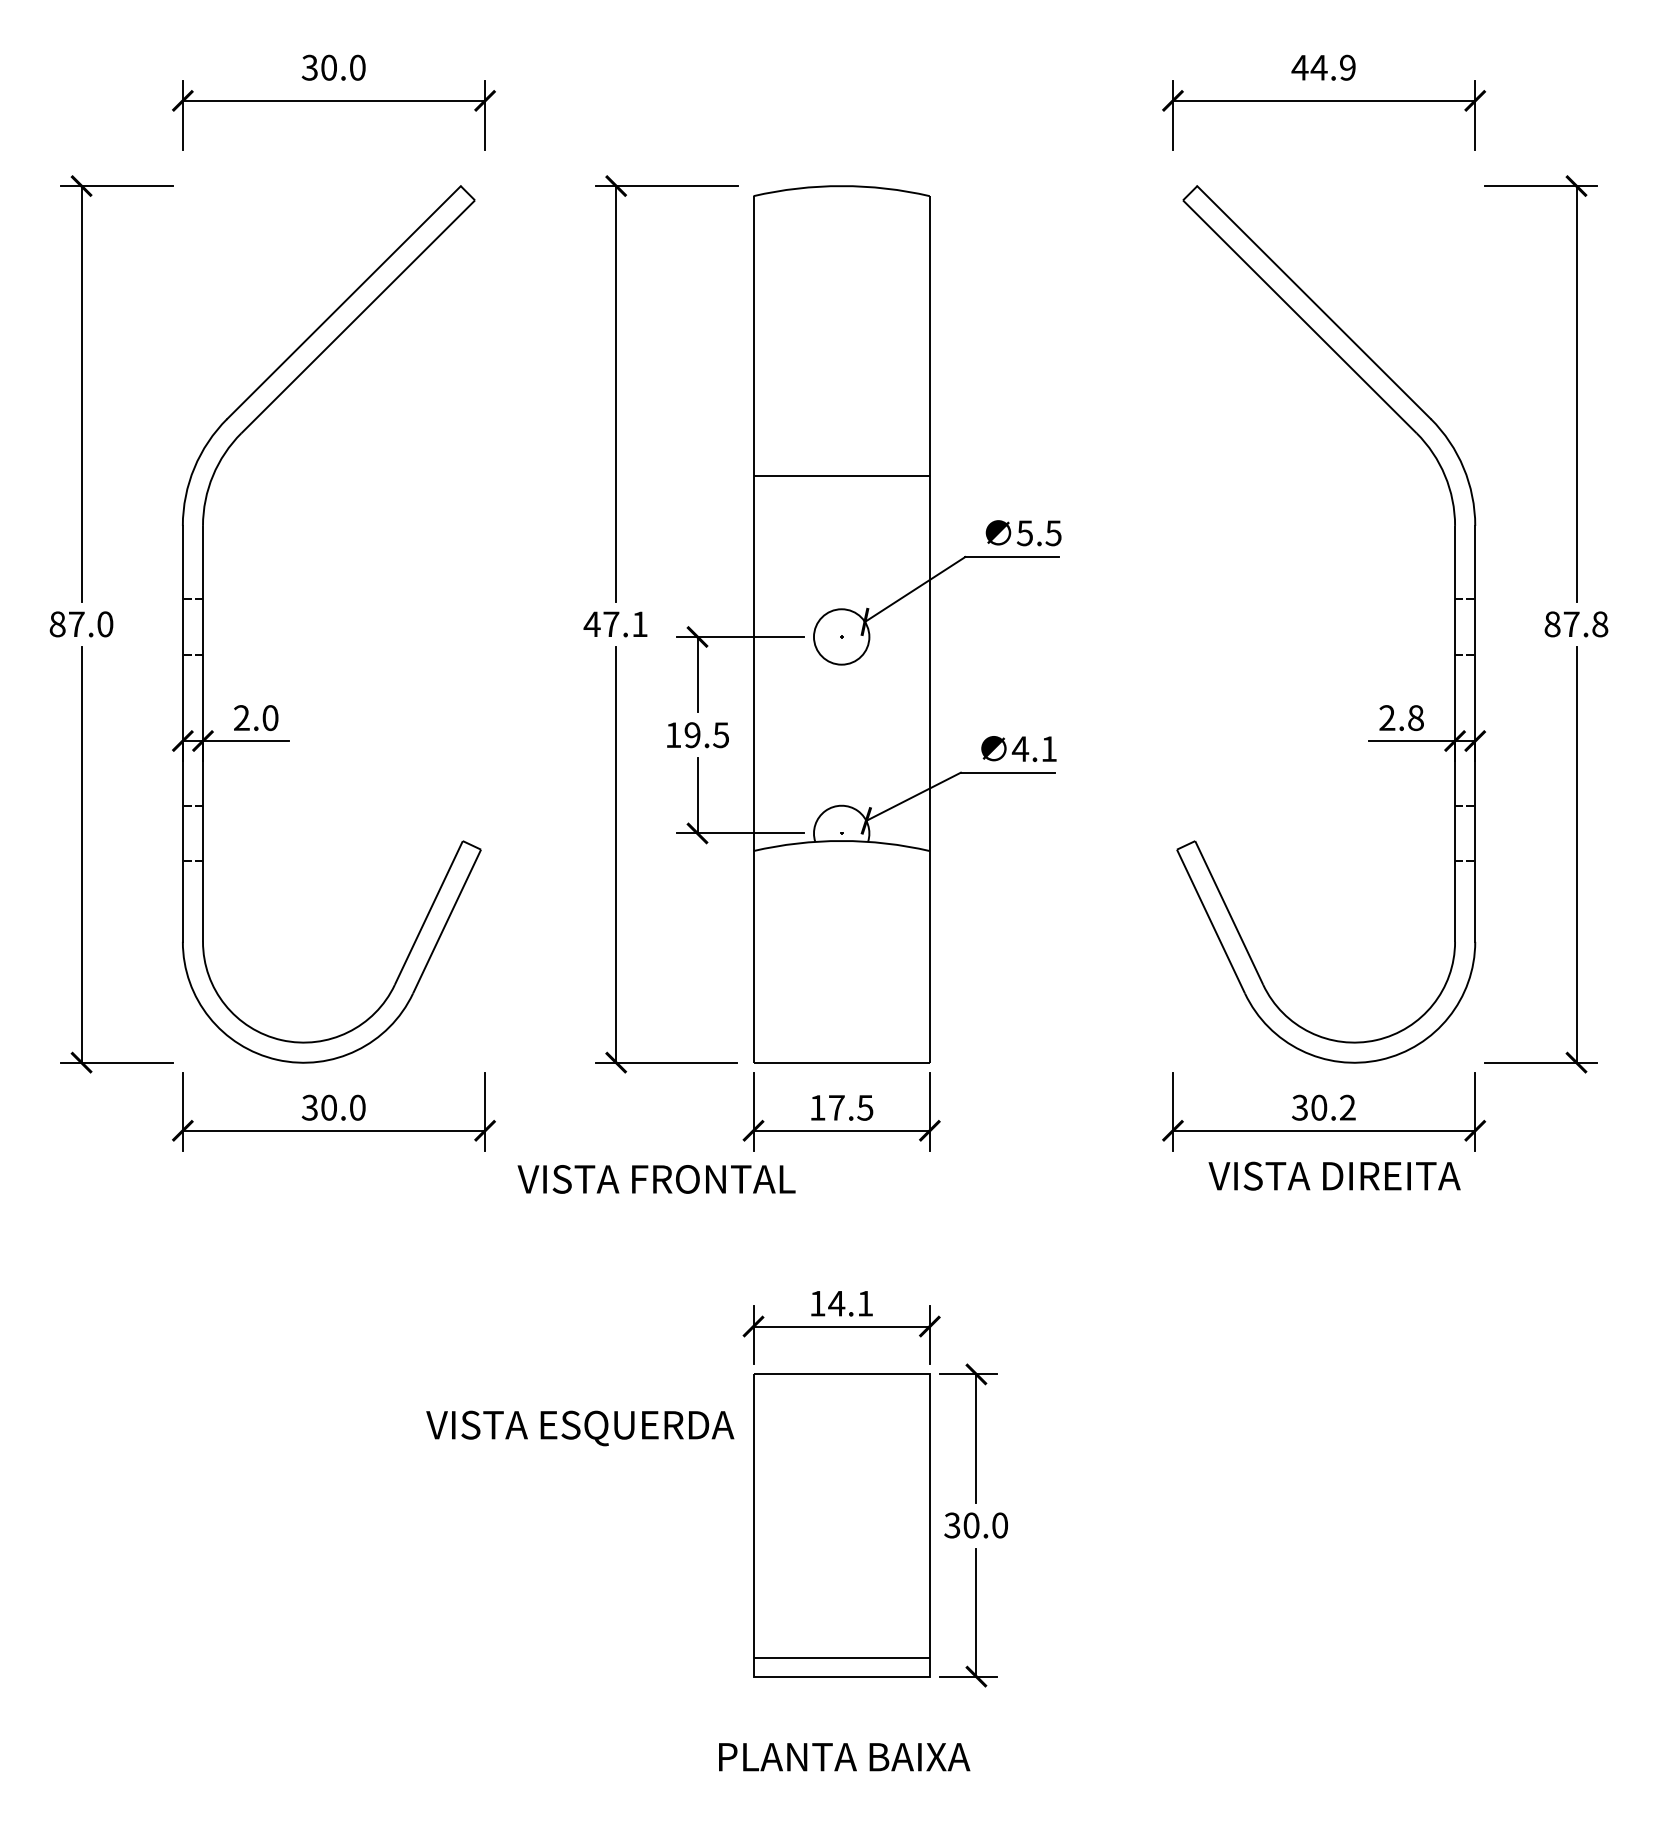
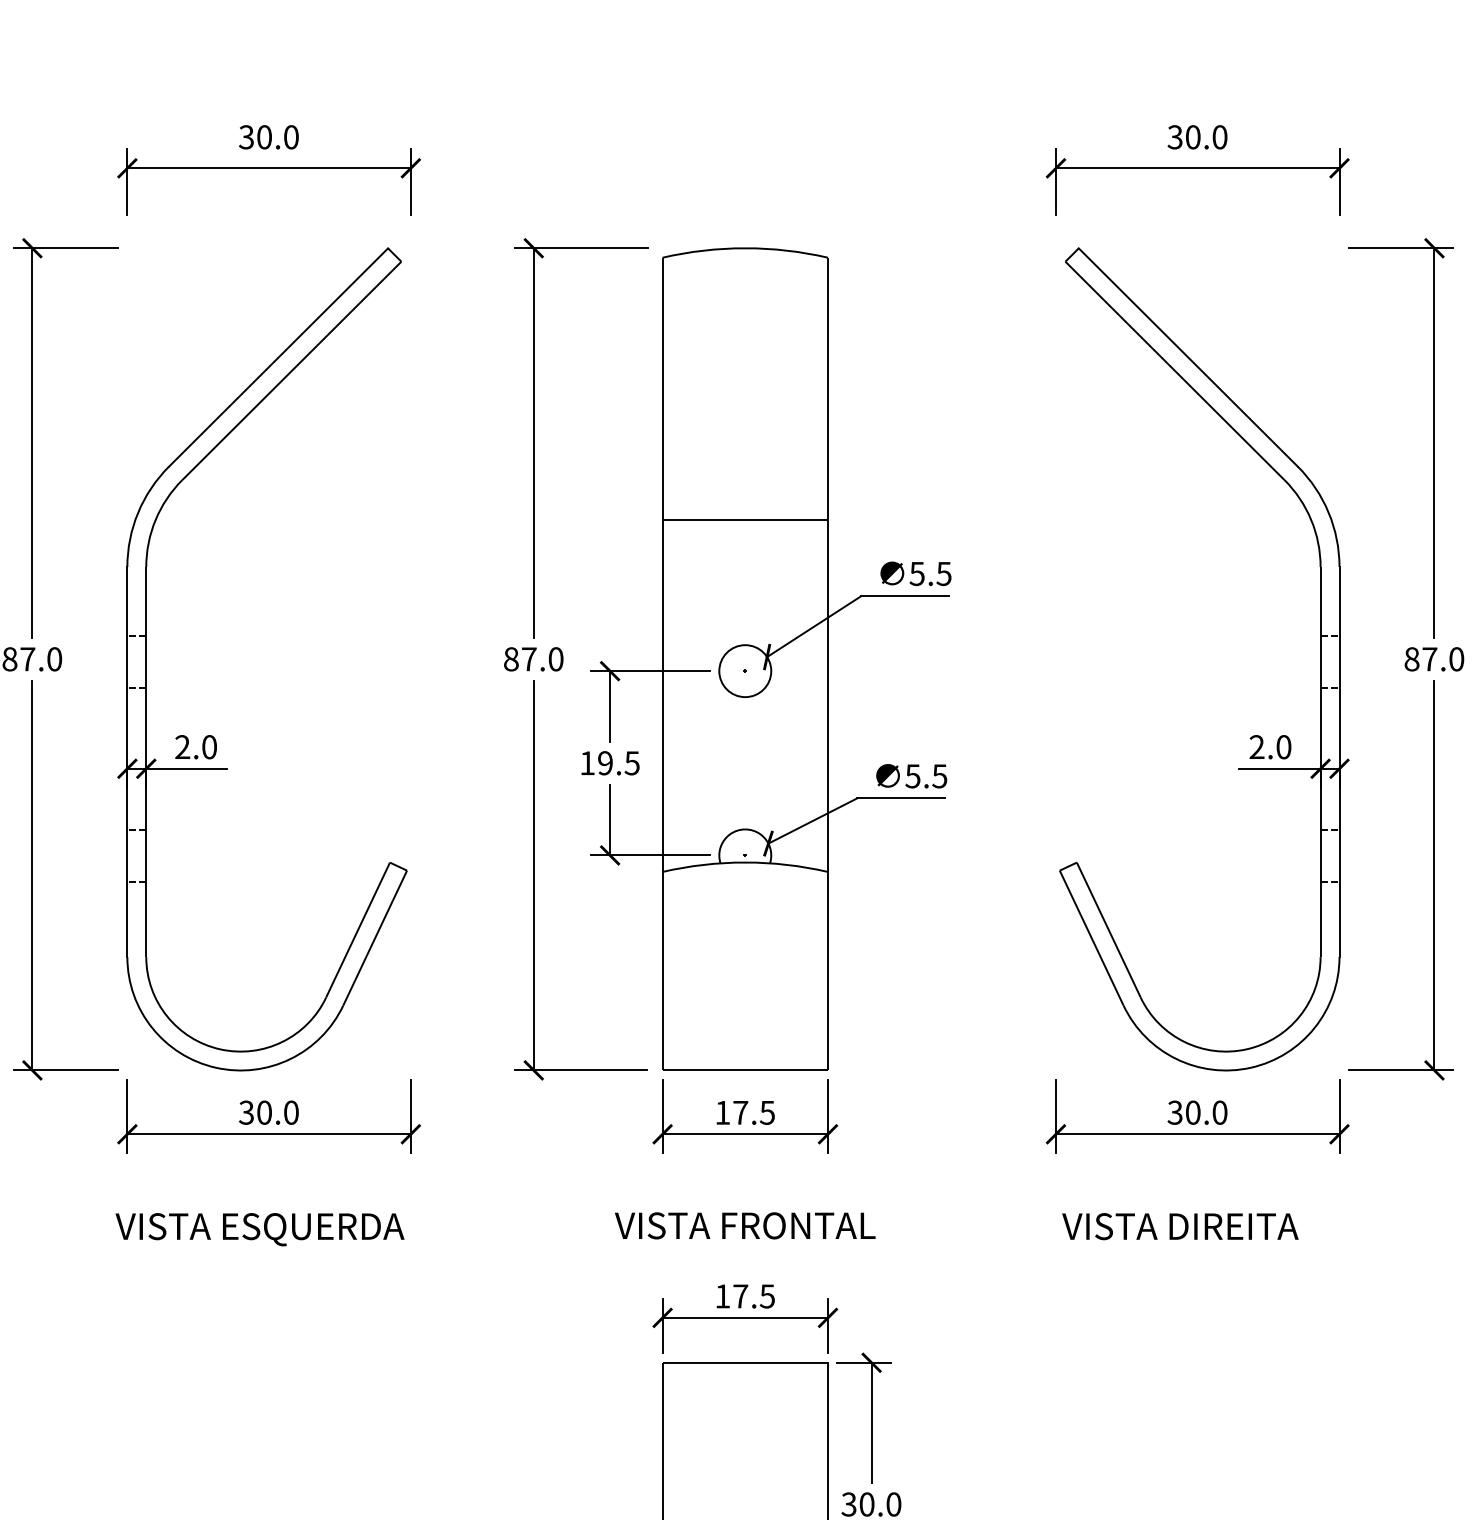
text: (1323, 67) -> (1197, 137), 44.9 -> 30.0
text: (615, 624) -> (533, 659), 47.1 -> 87.0
text: (1600, 624) -> (1456, 659), 87.8 -> 87.0
text: (1415, 717) -> (1283, 746), 2.8 -> 2.0
text: (1033, 749) -> (925, 776), 4.1 -> 5.5
text: (1347, 1107) -> (1219, 1112), 30.2 -> 30.0
text: (1334, 1175) -> (1180, 1225), moved
text: (656, 1179) -> (745, 1225), moved
text: (850, 1303) -> (753, 1296), 14.1 -> 17.5
text: (580, 1428) -> (260, 1229), moved

